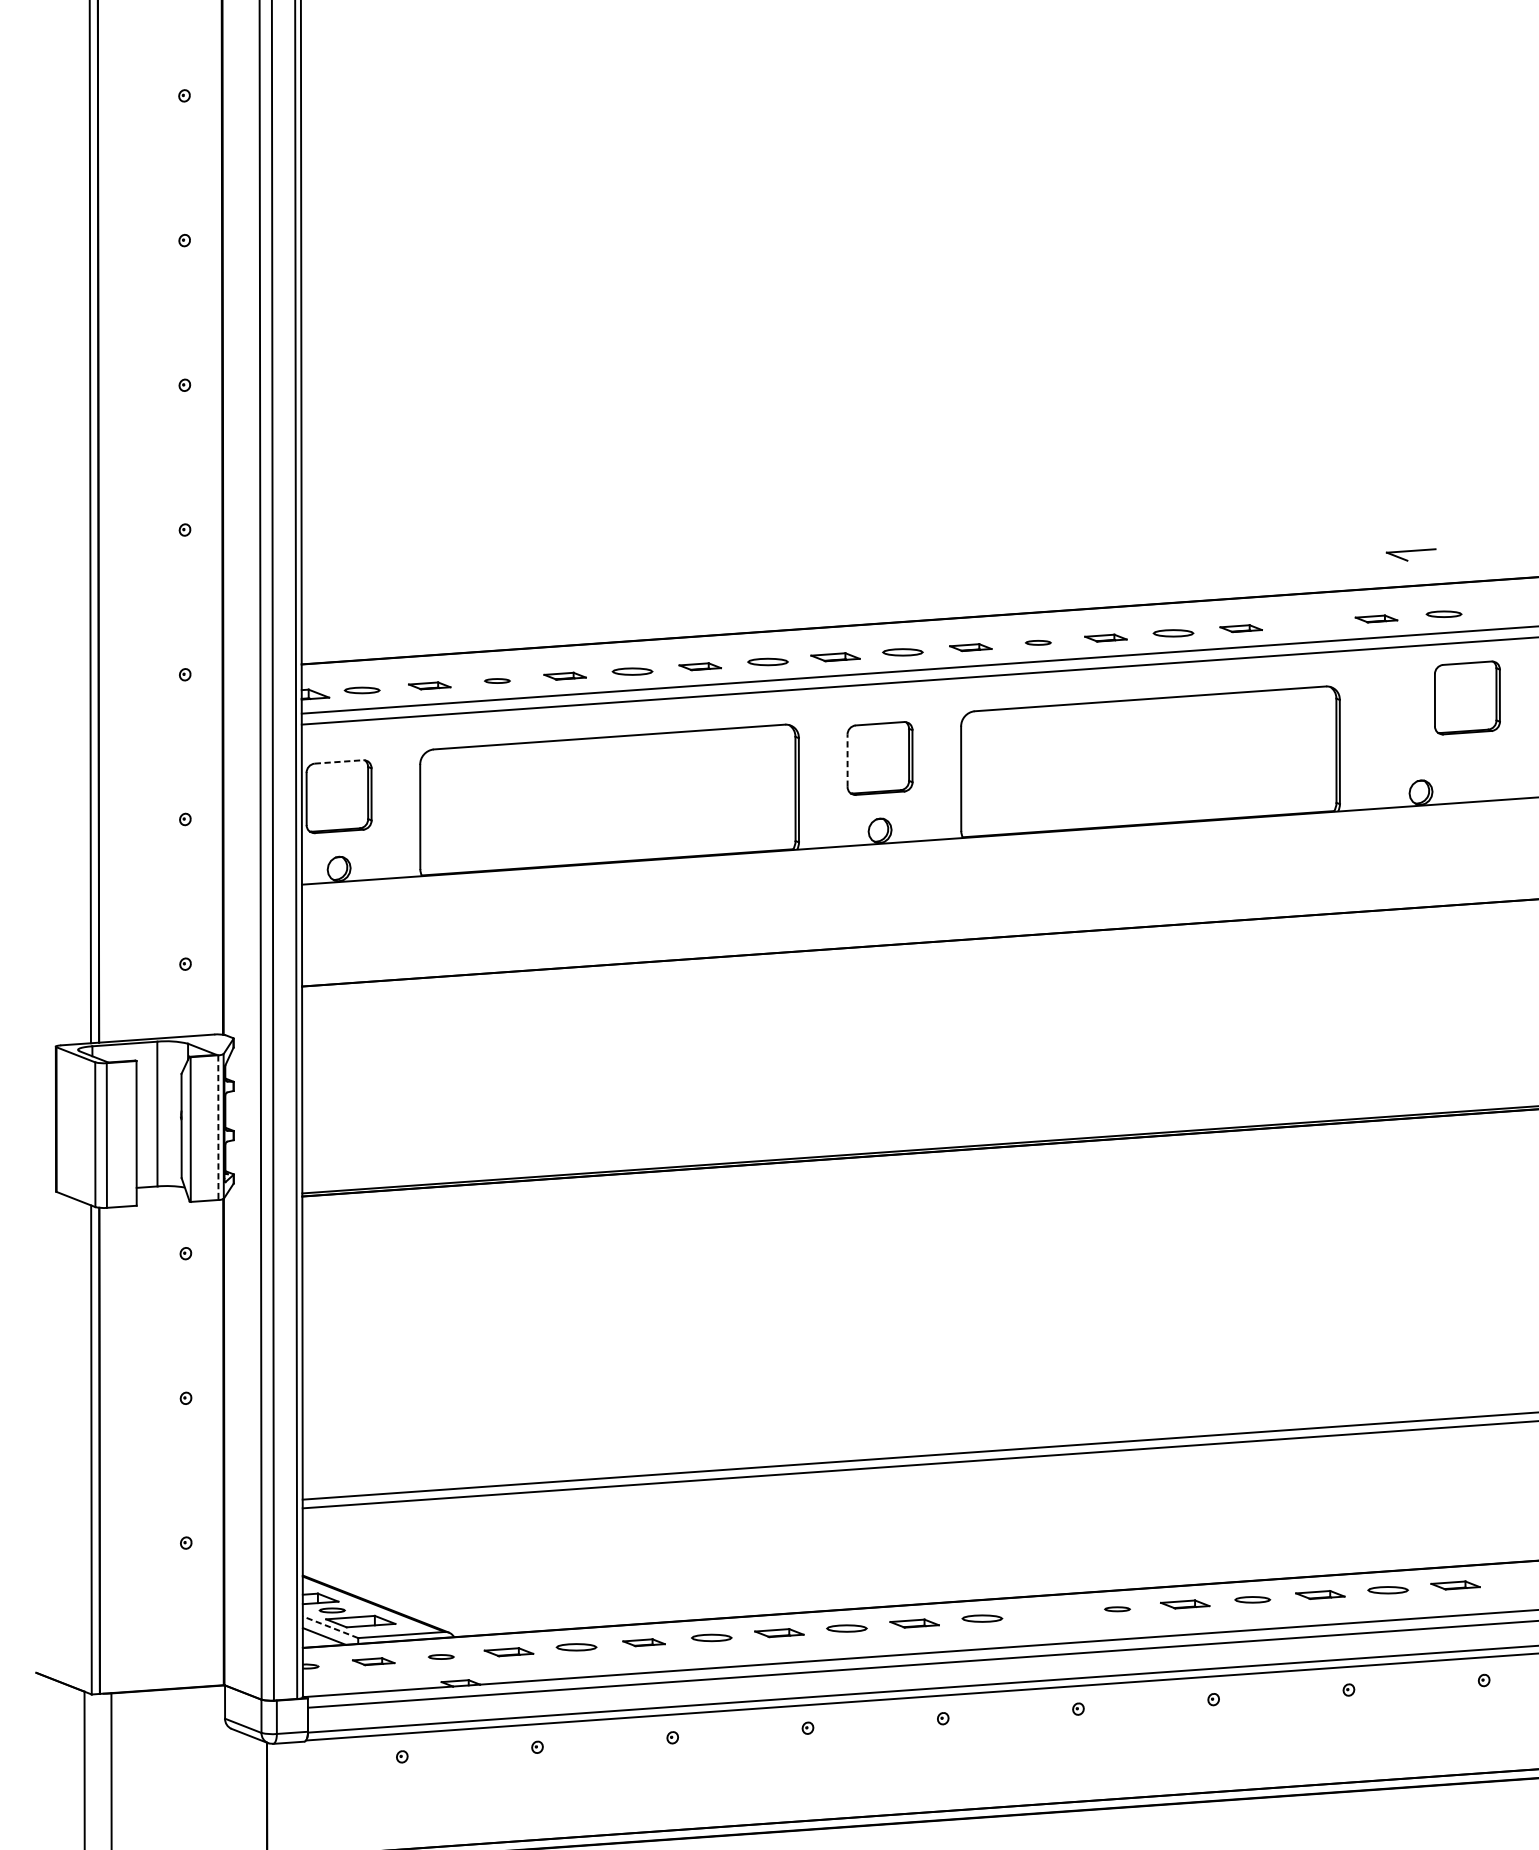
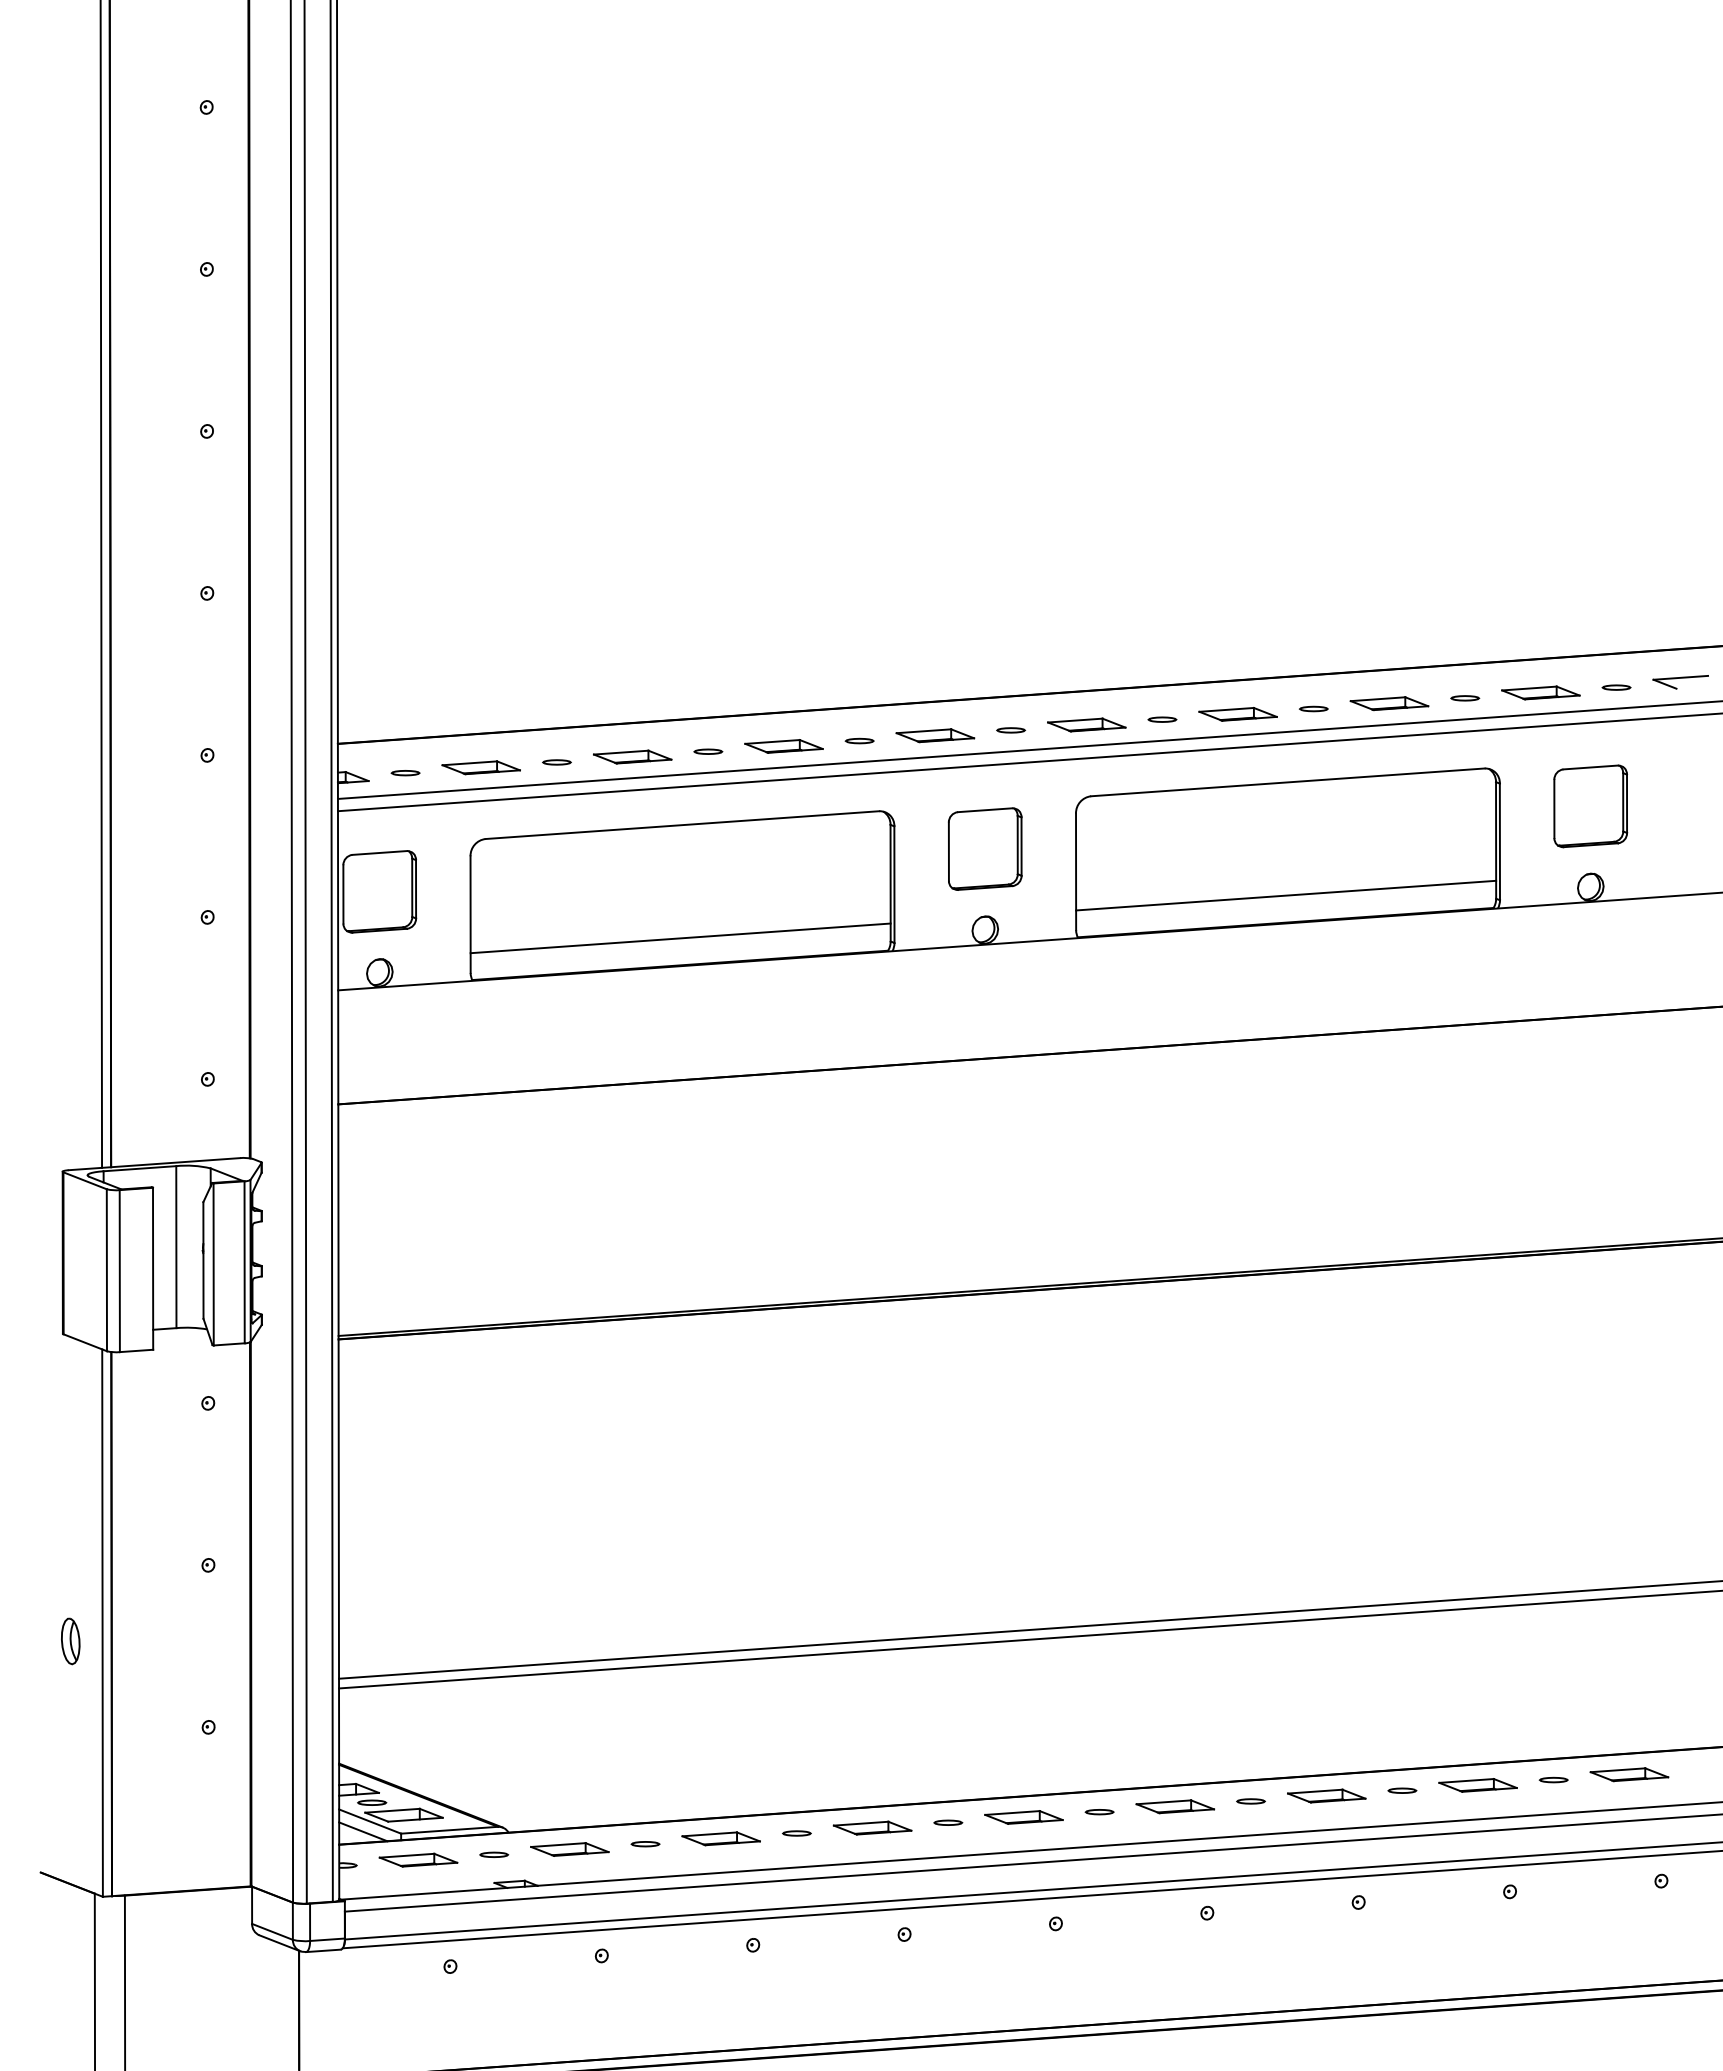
part: (1410, 555) -> (1680, 682), moved
part: (1444, 614) -> (1616, 687), size x0.71
part: (1376, 618) -> (1540, 692), size x1.67
part: (1309, 623) -> (1465, 698), added
part: (1241, 628) -> (1389, 703), size x1.67
part: (1173, 632) -> (1313, 708), size x0.62
part: (1105, 638) -> (1237, 714), size x1.67
part: (970, 647) -> (1086, 724), size x1.67
part: (903, 652) -> (1011, 730), size x0.62
part: (835, 656) -> (935, 735), size x1.43
part: (767, 661) -> (859, 740), size x0.62
part: (699, 666) -> (783, 746), size x1.67
part: (632, 671) -> (708, 751), size x0.62
part: (564, 675) -> (632, 756), size x1.67
part: (429, 685) -> (480, 767), size x1.67
part: (362, 690) -> (405, 773), size x0.71
part: (1467, 698) -> (1590, 806), moved
line: (847, 760) -> (948, 851), dashed -> solid
line: (339, 761) -> (380, 852), dashed -> solid
line: (1149, 799) -> (1286, 895), added
line: (607, 838) -> (680, 938), added
line: (218, 1127) -> (244, 1262), dashed -> solid
part: (62, 1466) -> (70, 1641), added
part: (1455, 1585) -> (1629, 1774), size x1.43
part: (1387, 1589) -> (1553, 1779), size x0.62
part: (1319, 1595) -> (1477, 1785), size x1.43
part: (1252, 1599) -> (1402, 1790), size x0.71
part: (1184, 1603) -> (1326, 1795), size x1.43
part: (1050, 1613) -> (1175, 1806), added
part: (982, 1619) -> (1099, 1812), size x0.62
part: (914, 1623) -> (1023, 1817), size x1.43
line: (329, 1627) -> (369, 1821), dashed -> solid
part: (847, 1628) -> (948, 1822), size x0.62
part: (779, 1632) -> (872, 1827), size x1.43
part: (711, 1637) -> (796, 1833), size x0.62
part: (643, 1642) -> (720, 1838), size x1.67
part: (576, 1647) -> (645, 1844), size x0.62
part: (508, 1652) -> (569, 1849), size x1.43
part: (373, 1661) -> (418, 1859), size x1.67

